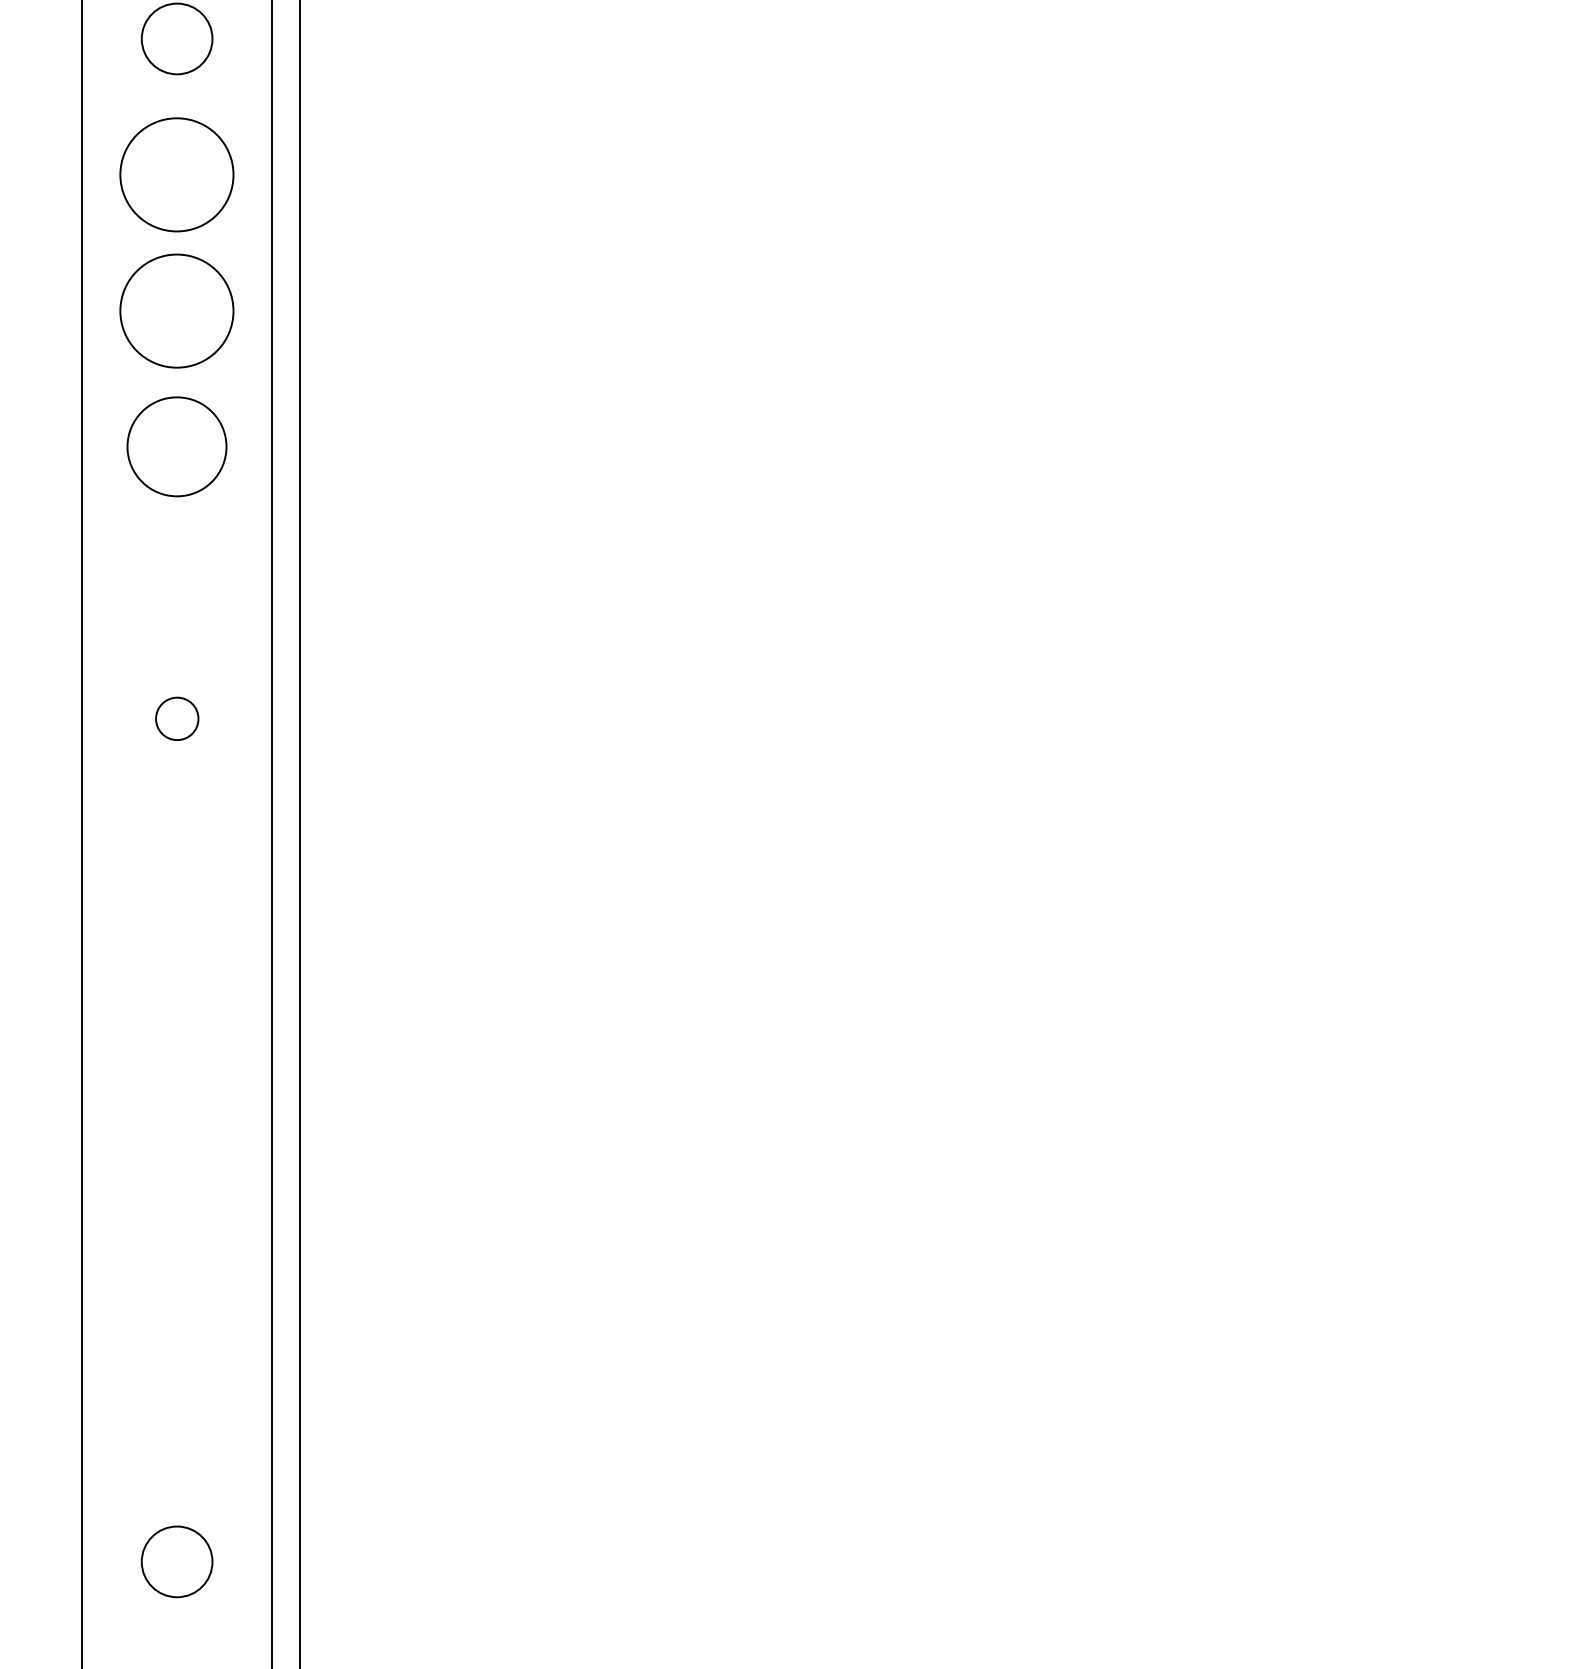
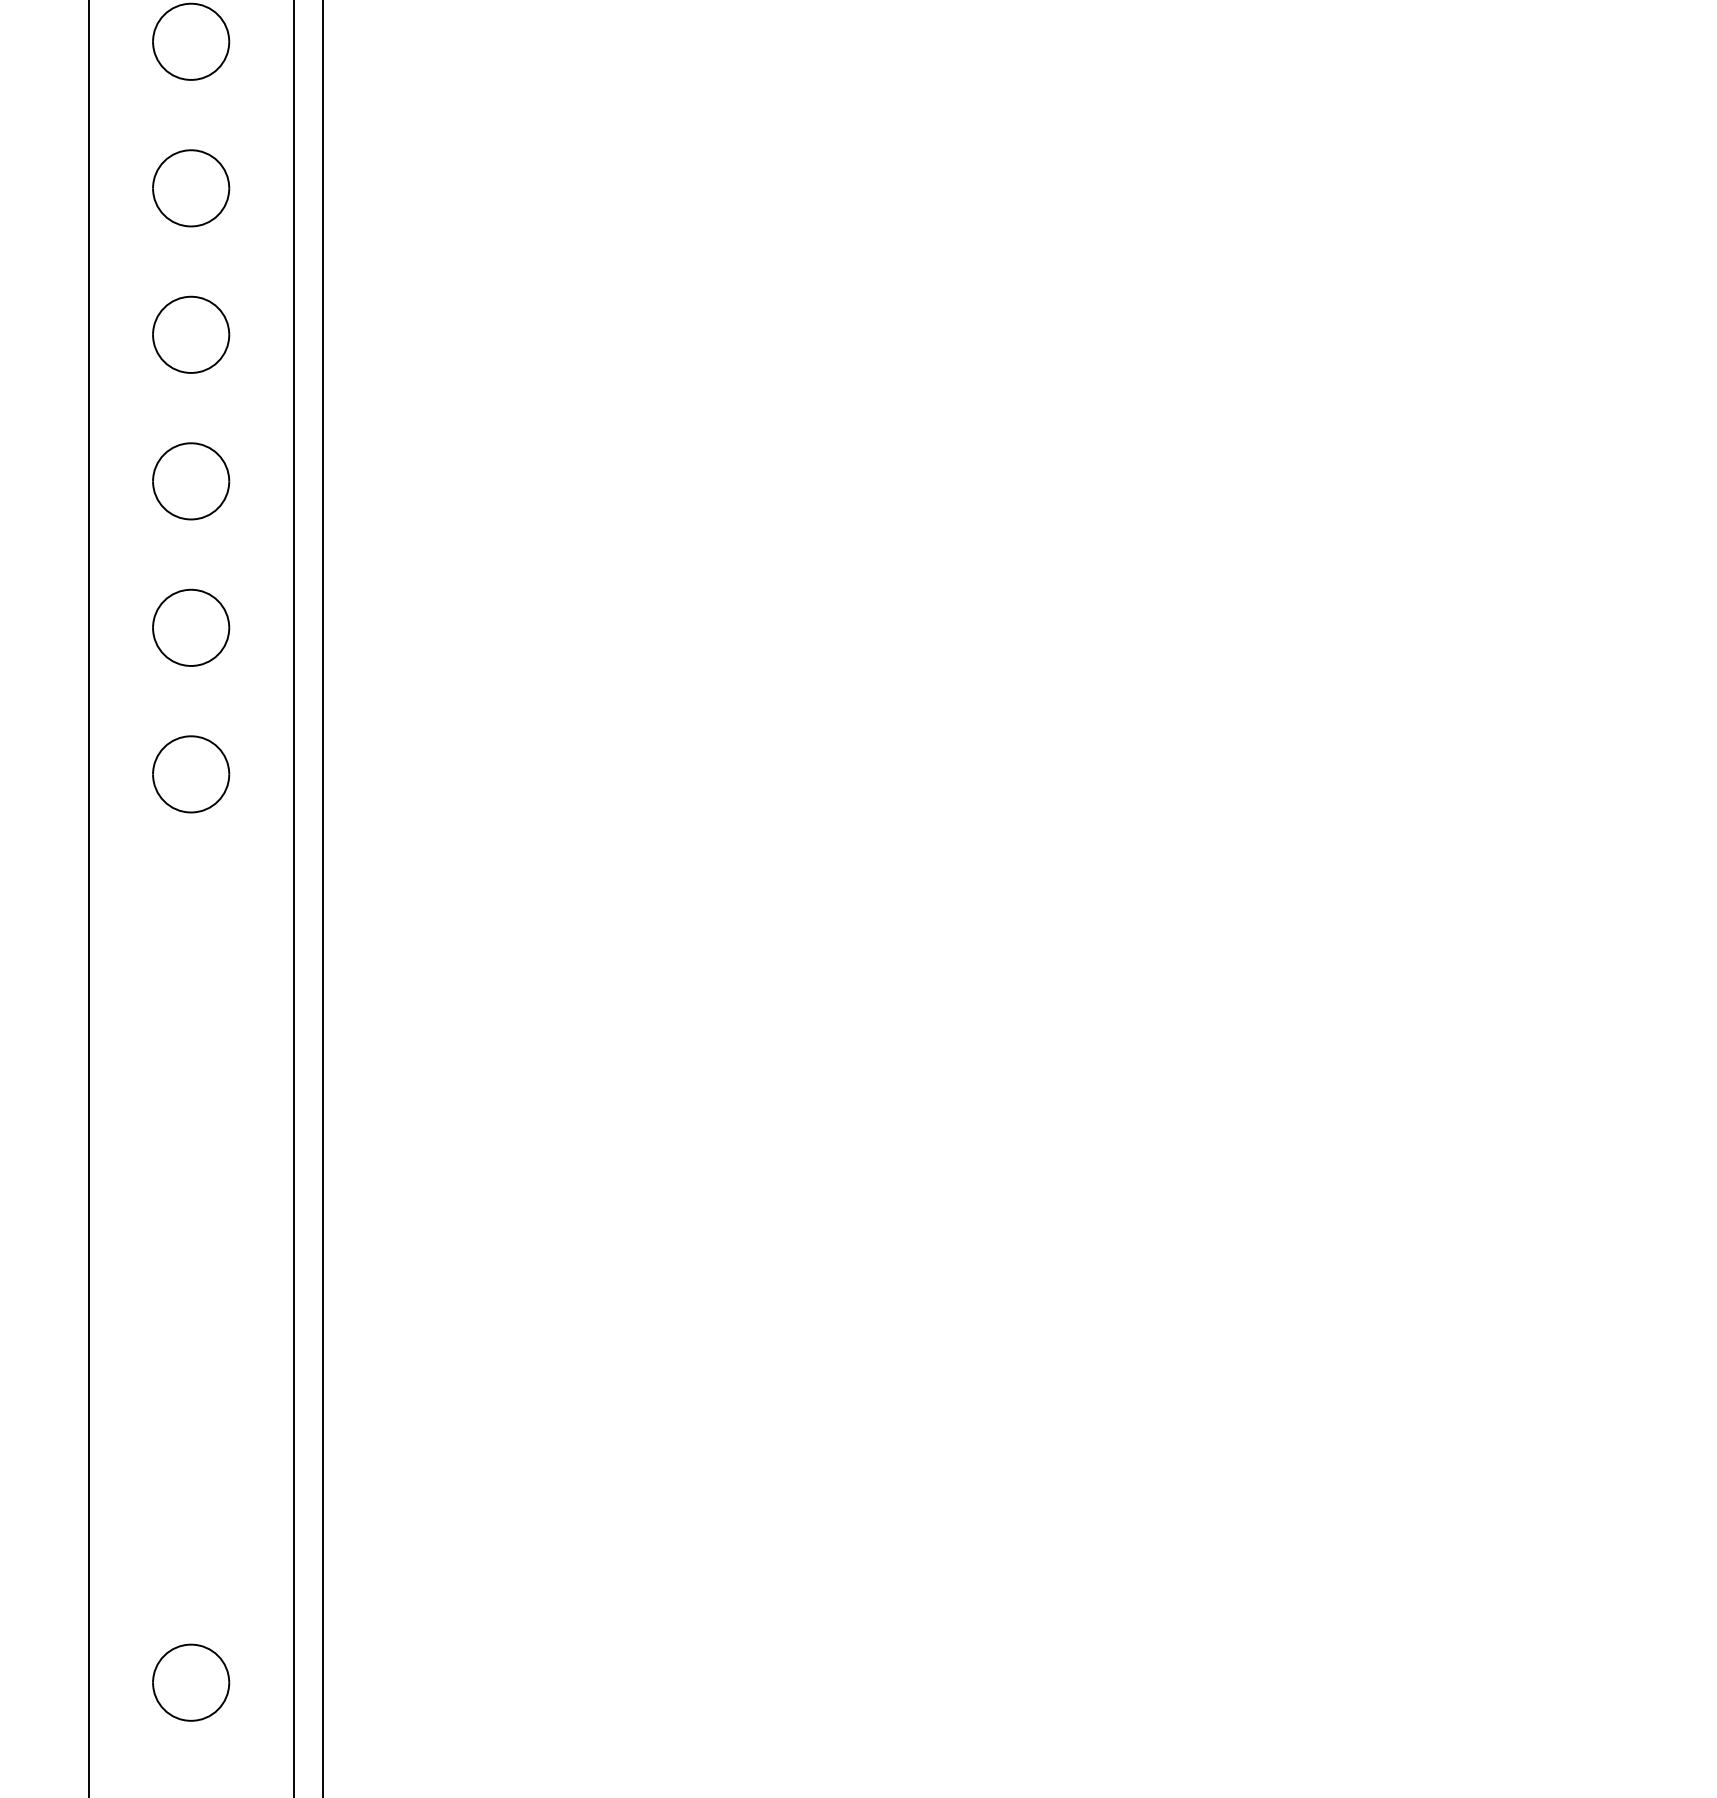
part: (177, 175) -> (191, 188), size x0.62
part: (177, 310) -> (191, 334), size x0.62
part: (177, 447) -> (191, 481), size x0.71
part: (177, 582) -> (191, 627), added
part: (177, 718) -> (191, 774), size x1.67

